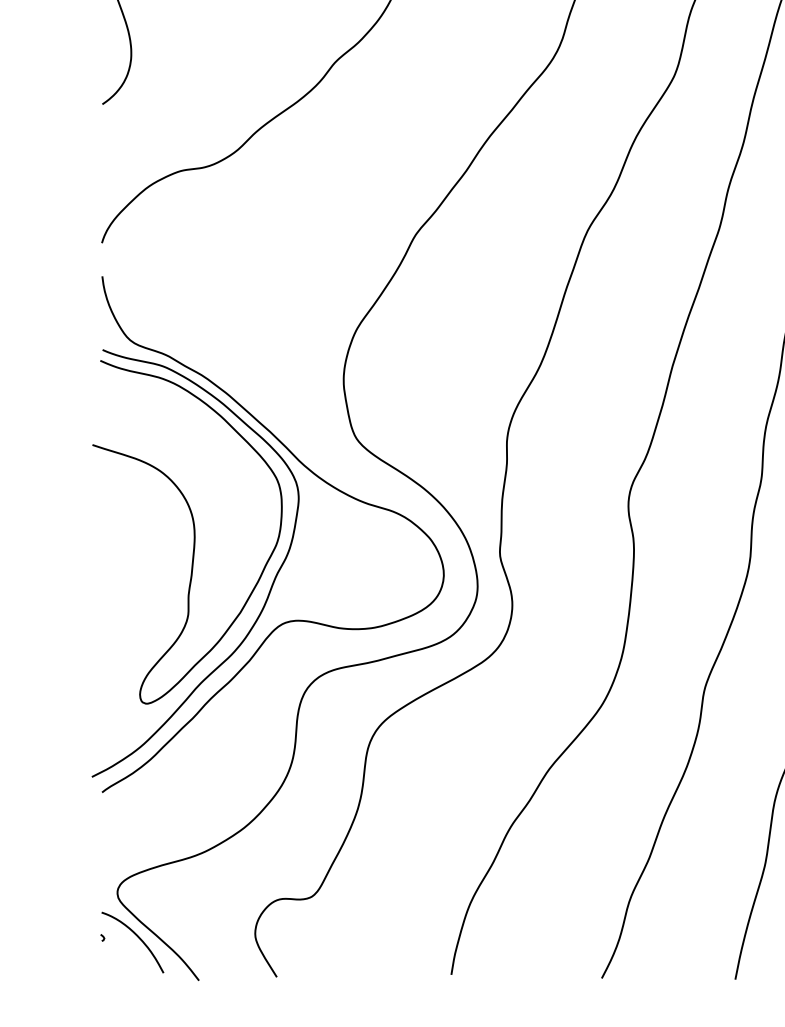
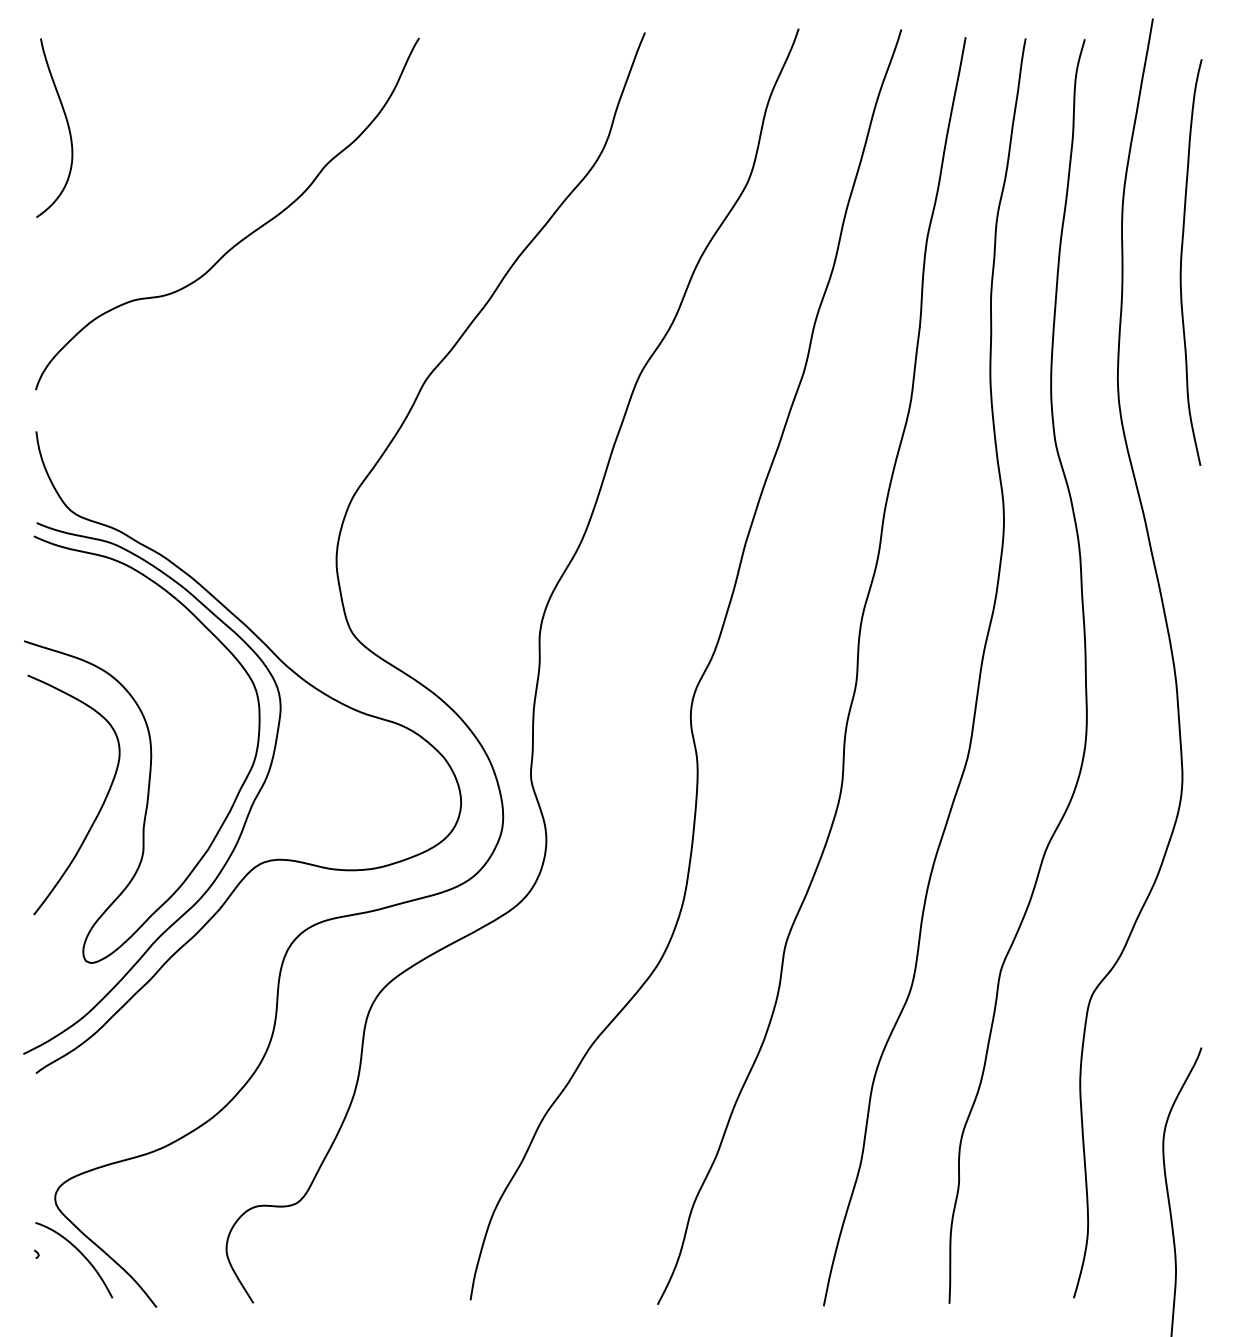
curve: (153, 578) -> (100, 807), added

